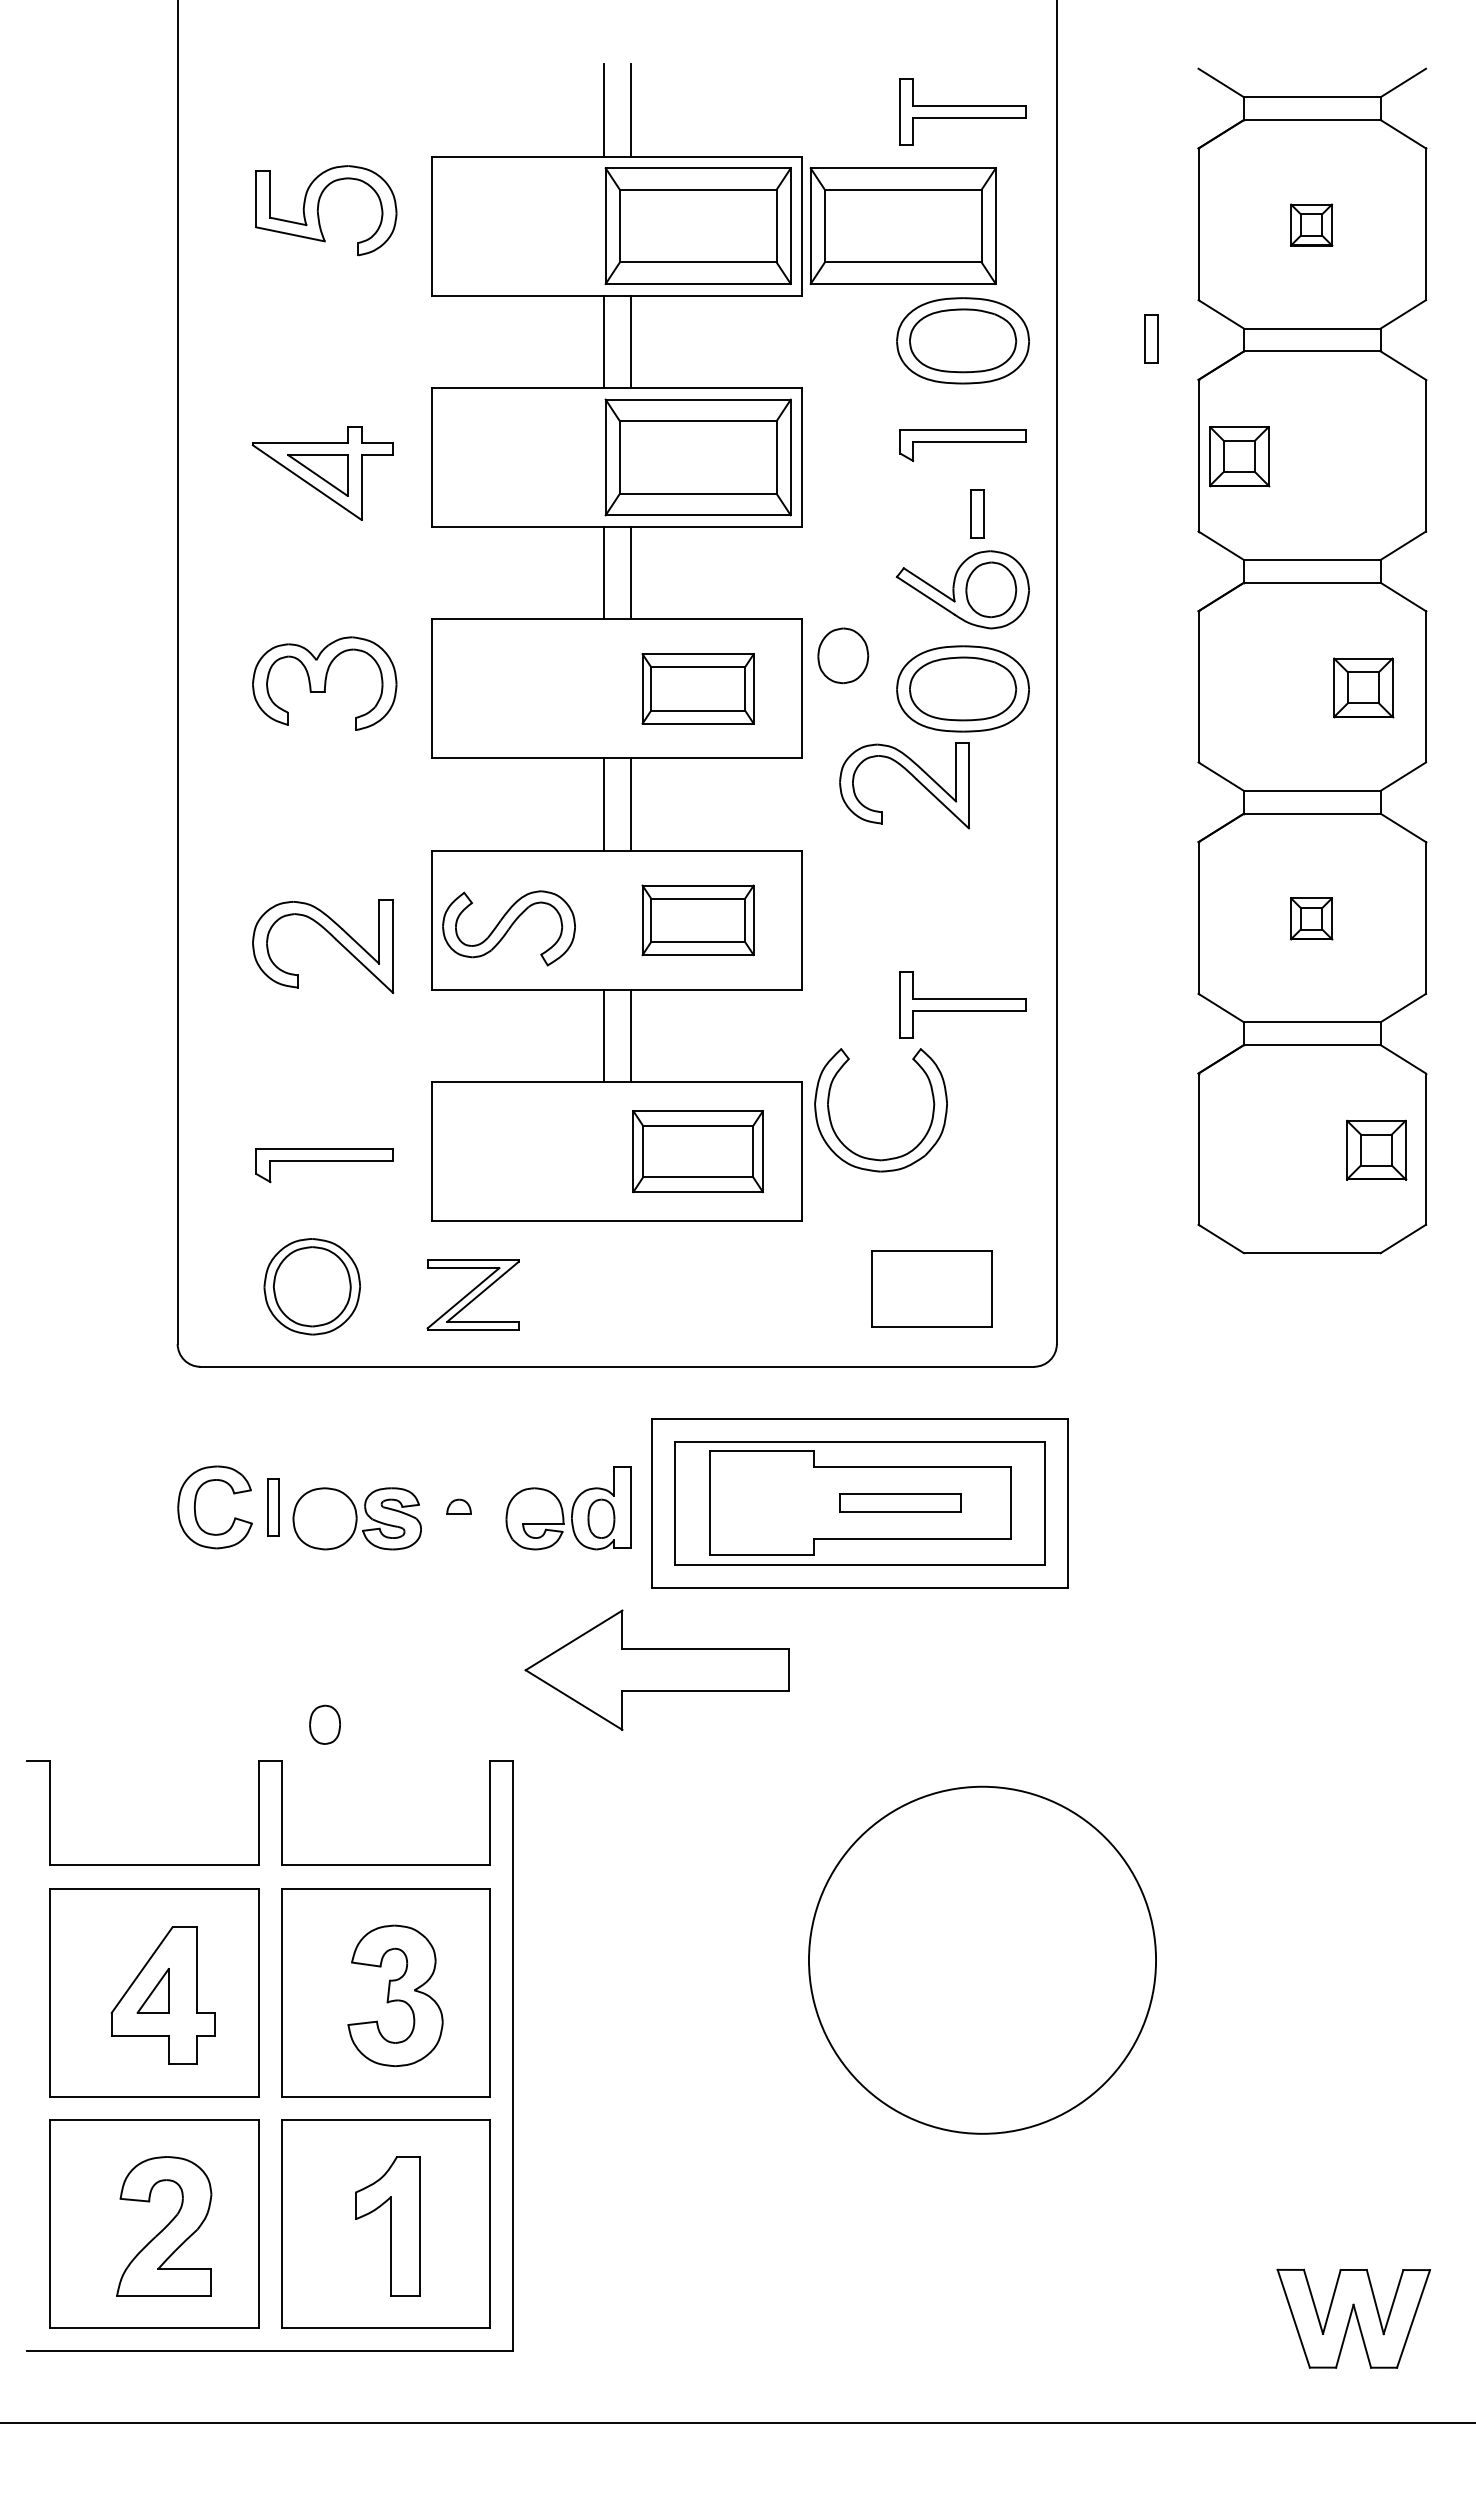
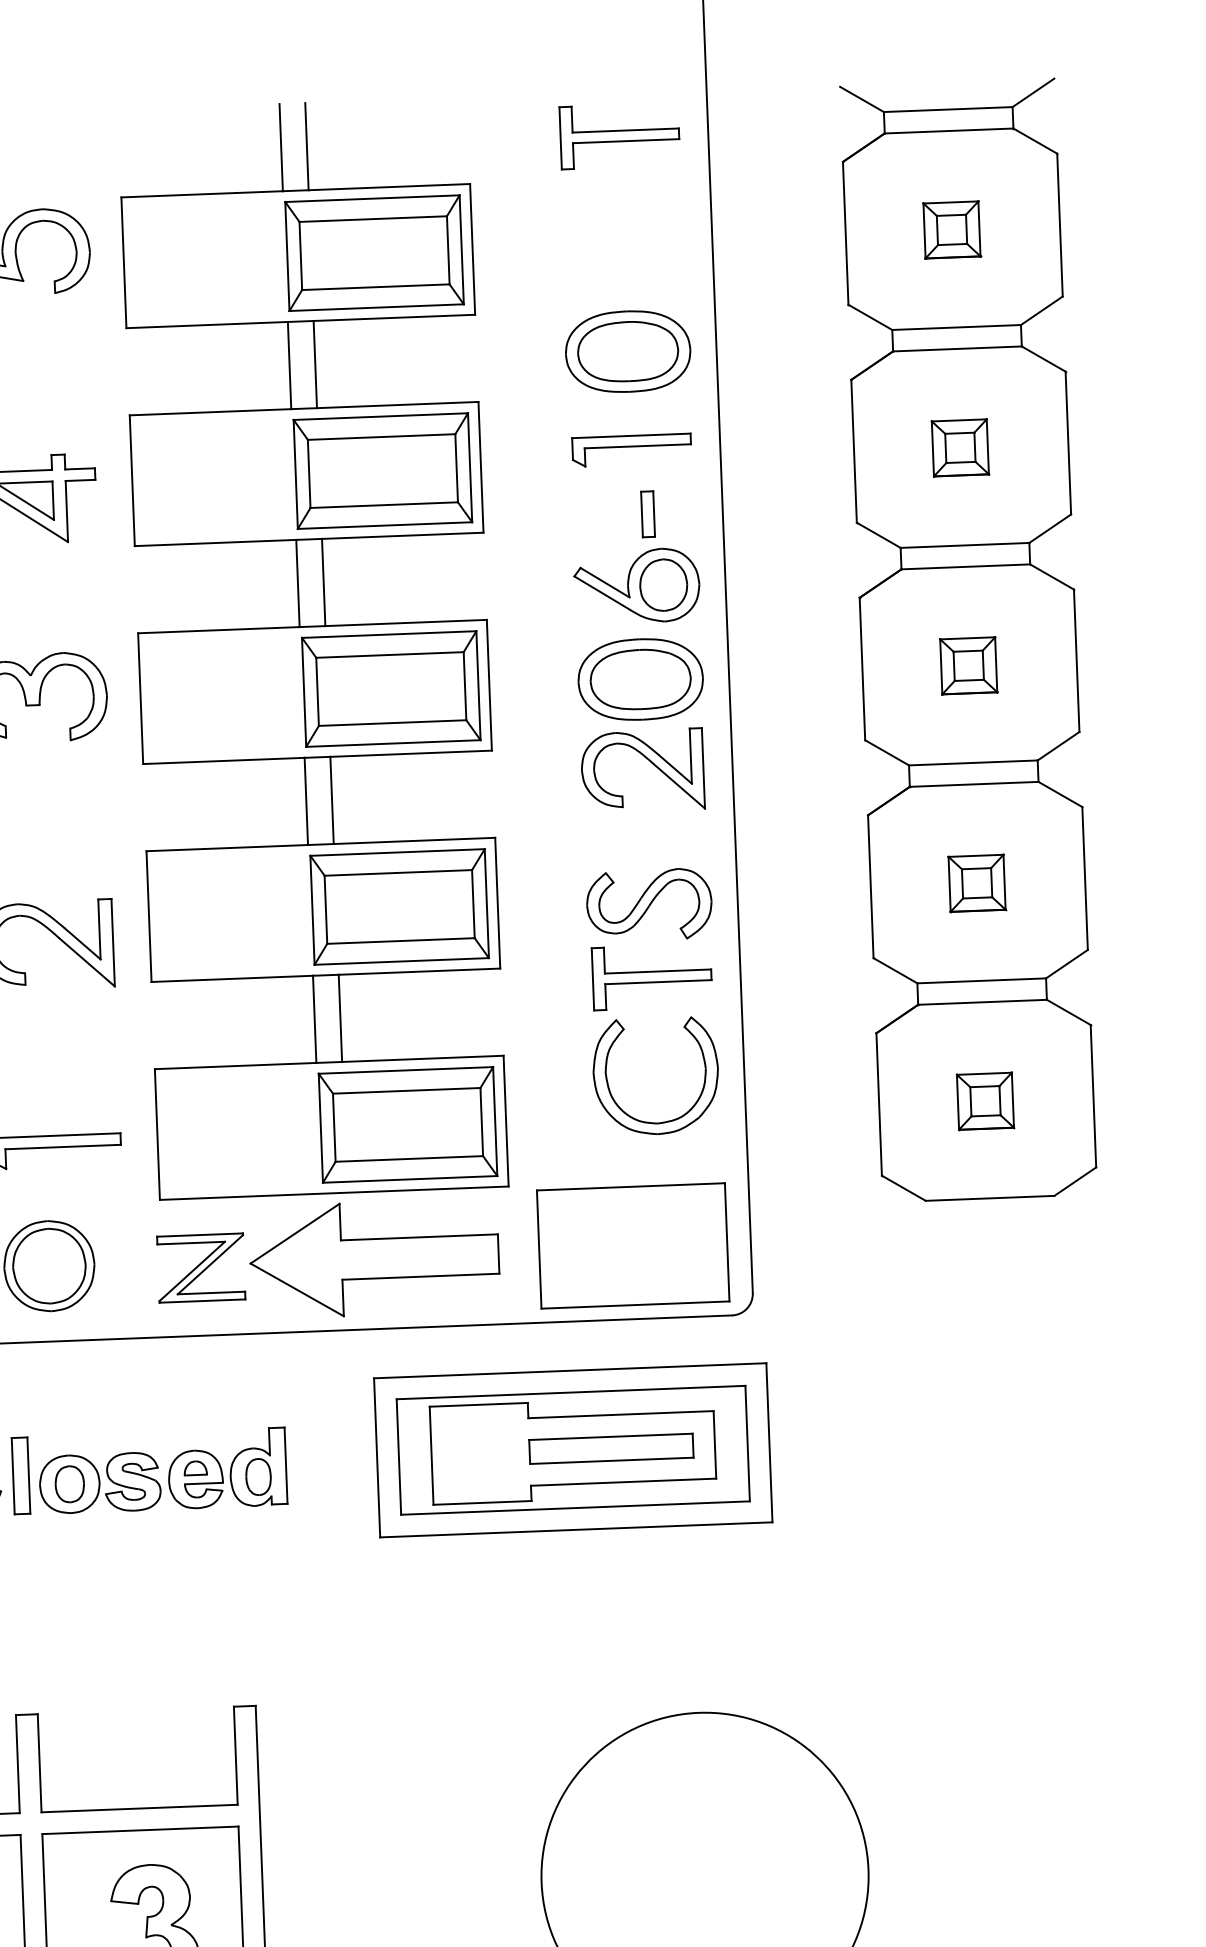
part: (1311, 224) -> (952, 229), size x1.43
part: (902, 225) -> (566, 245), removed
part: (1151, 338) -> (805, 342), removed
part: (1239, 456) -> (960, 447), moved
part: (843, 655) -> (526, 652), removed
part: (1363, 687) -> (968, 665), moved
part: (697, 688) -> (390, 688), size x1.67
part: (912, 776) -> (649, 761), moved
part: (1311, 918) -> (977, 883), size x1.43
part: (697, 920) -> (398, 907), size x1.67
part: (508, 928) -> (648, 905), moved
part: (1376, 1149) -> (985, 1100), moved
part: (697, 1151) -> (407, 1124), size x1.43
part: (875, 1158) -> (652, 1121), moved
part: (931, 1288) -> (632, 1245), size x1.67
part: (900, 1503) -> (611, 1449), size x1.43
part: (273, 1507) -> (20, 1475), size x1.43
part: (568, 1508) -> (227, 1468), moved
part: (656, 1669) -> (373, 1258), moved
part: (324, 1724) -> (69, 1483), moved

